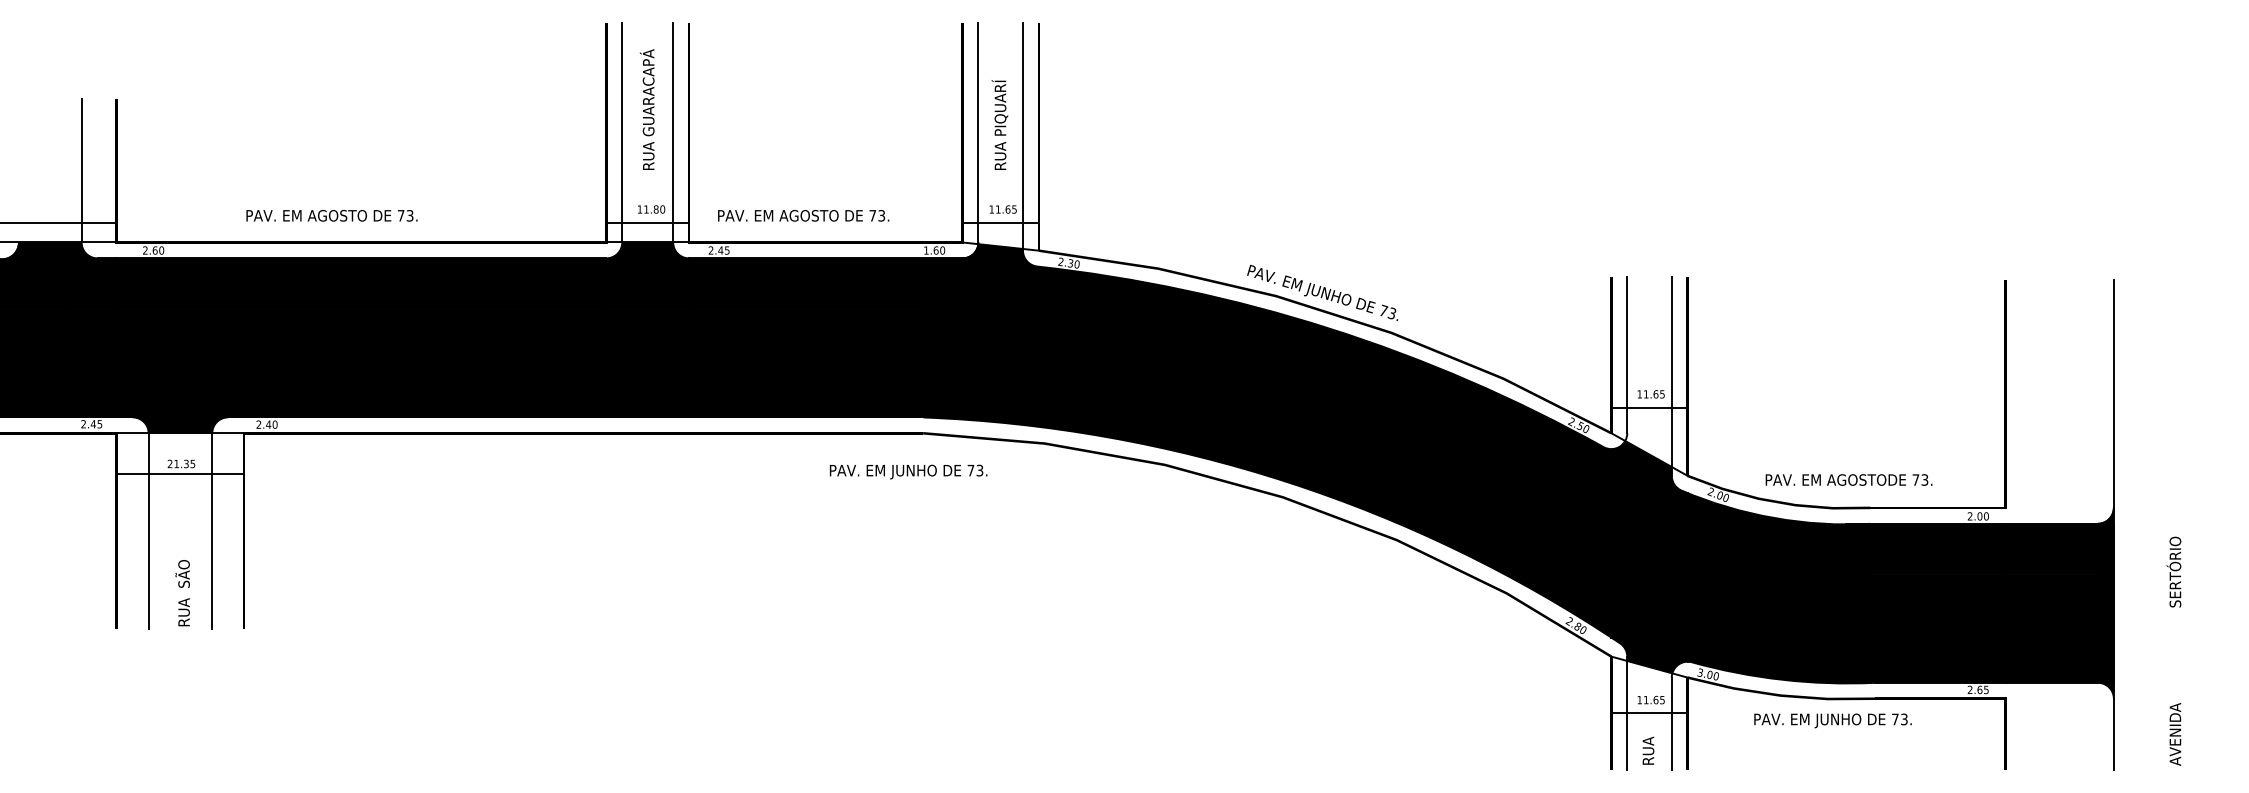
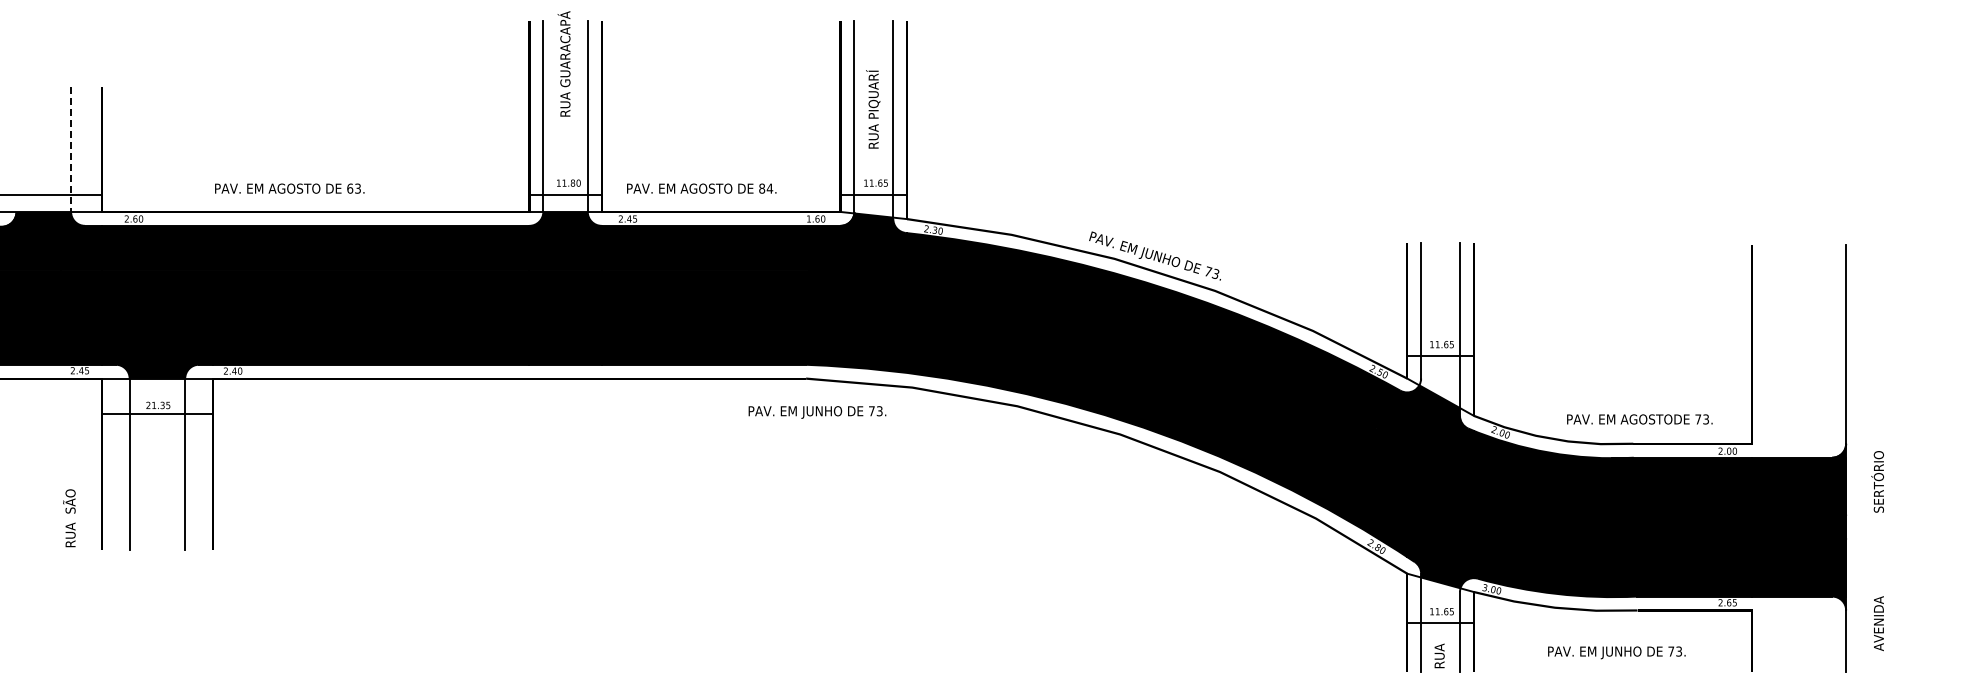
text: (646, 109) -> (563, 63), moved
line: (82, 170) -> (71, 149), solid -> dashed
text: (401, 215) -> (350, 188), 73. -> 63.
text: (877, 215) -> (766, 188), 73. -> 84.
text: (908, 472) -> (817, 412), moved
text: (1848, 480) -> (1639, 419), moved
text: (182, 593) -> (69, 518), moved
text: (2173, 651) -> (1877, 551), moved
text: (1832, 720) -> (1616, 652), moved

